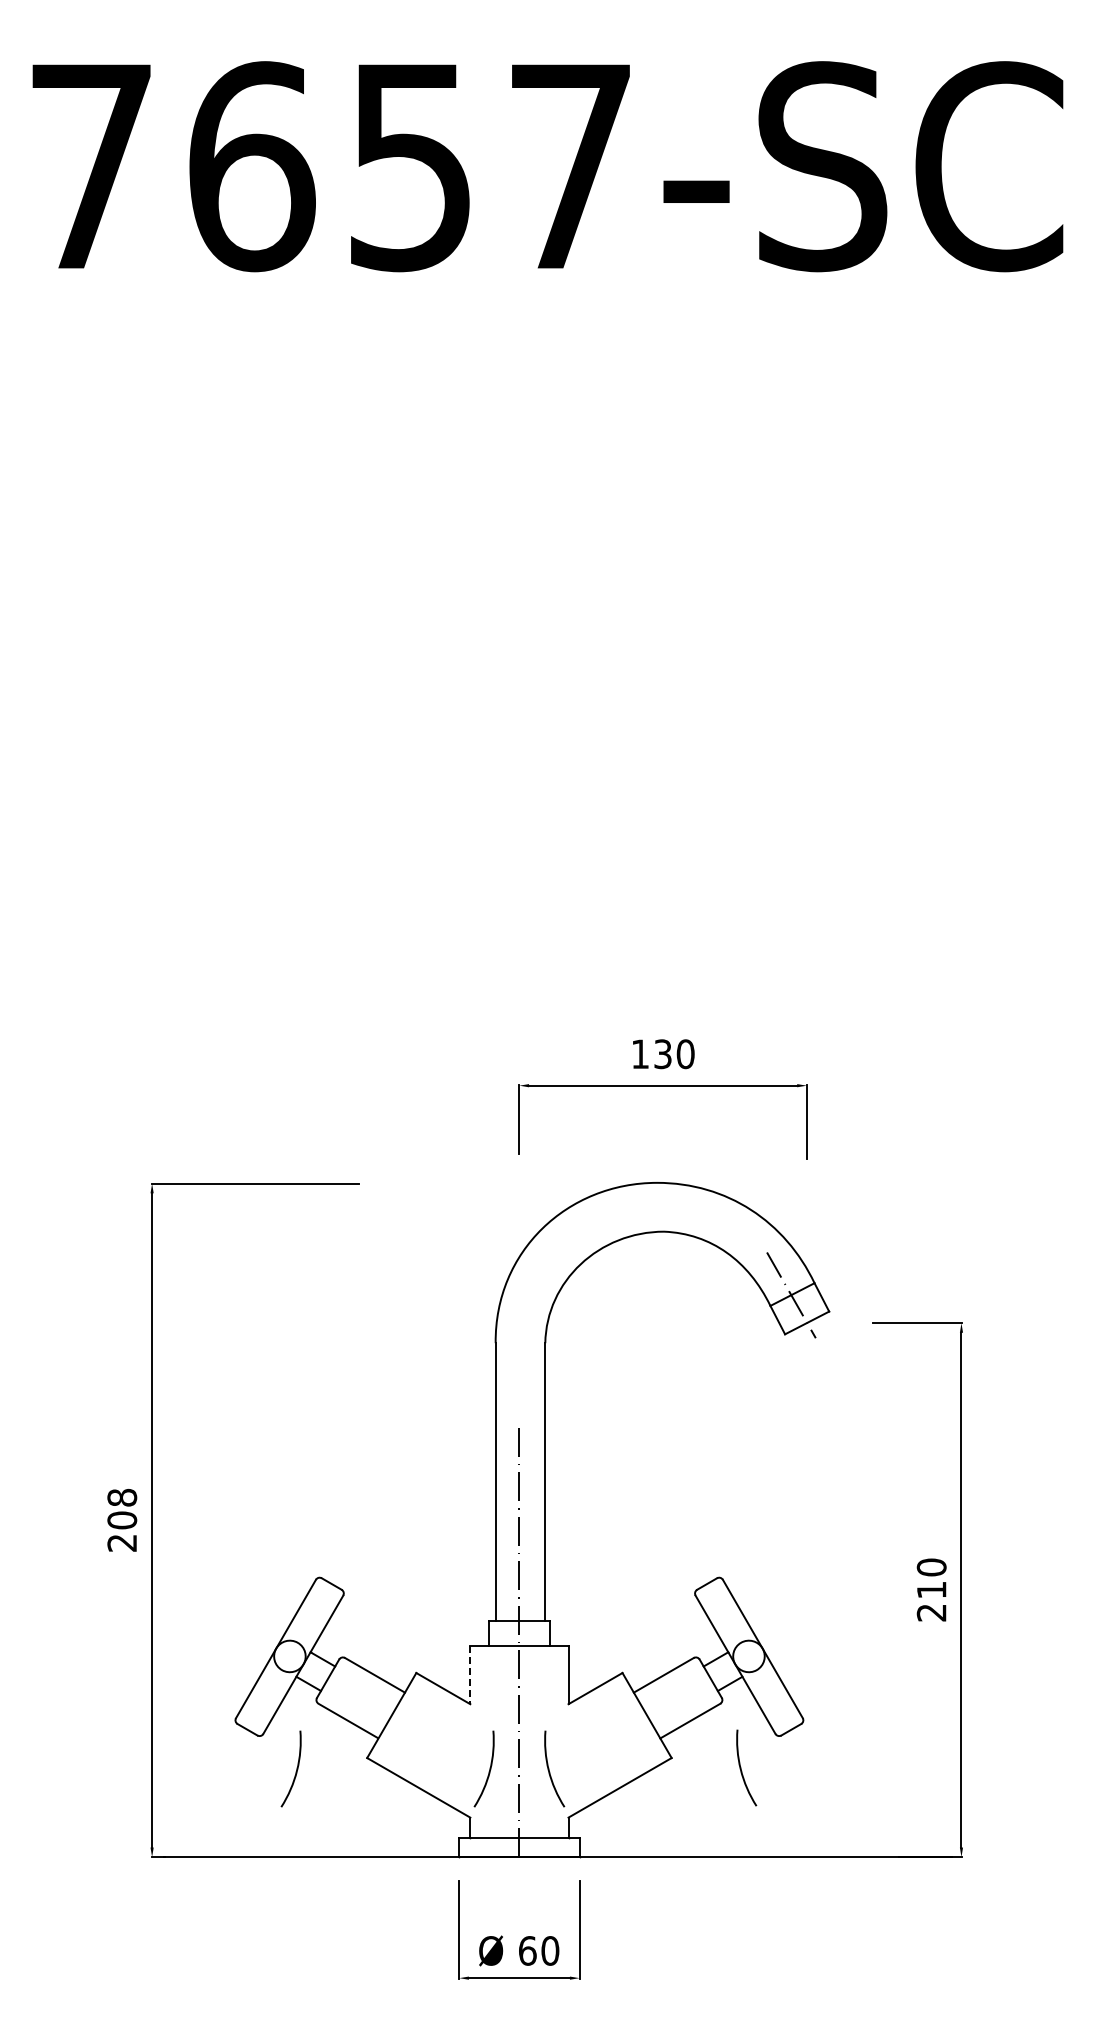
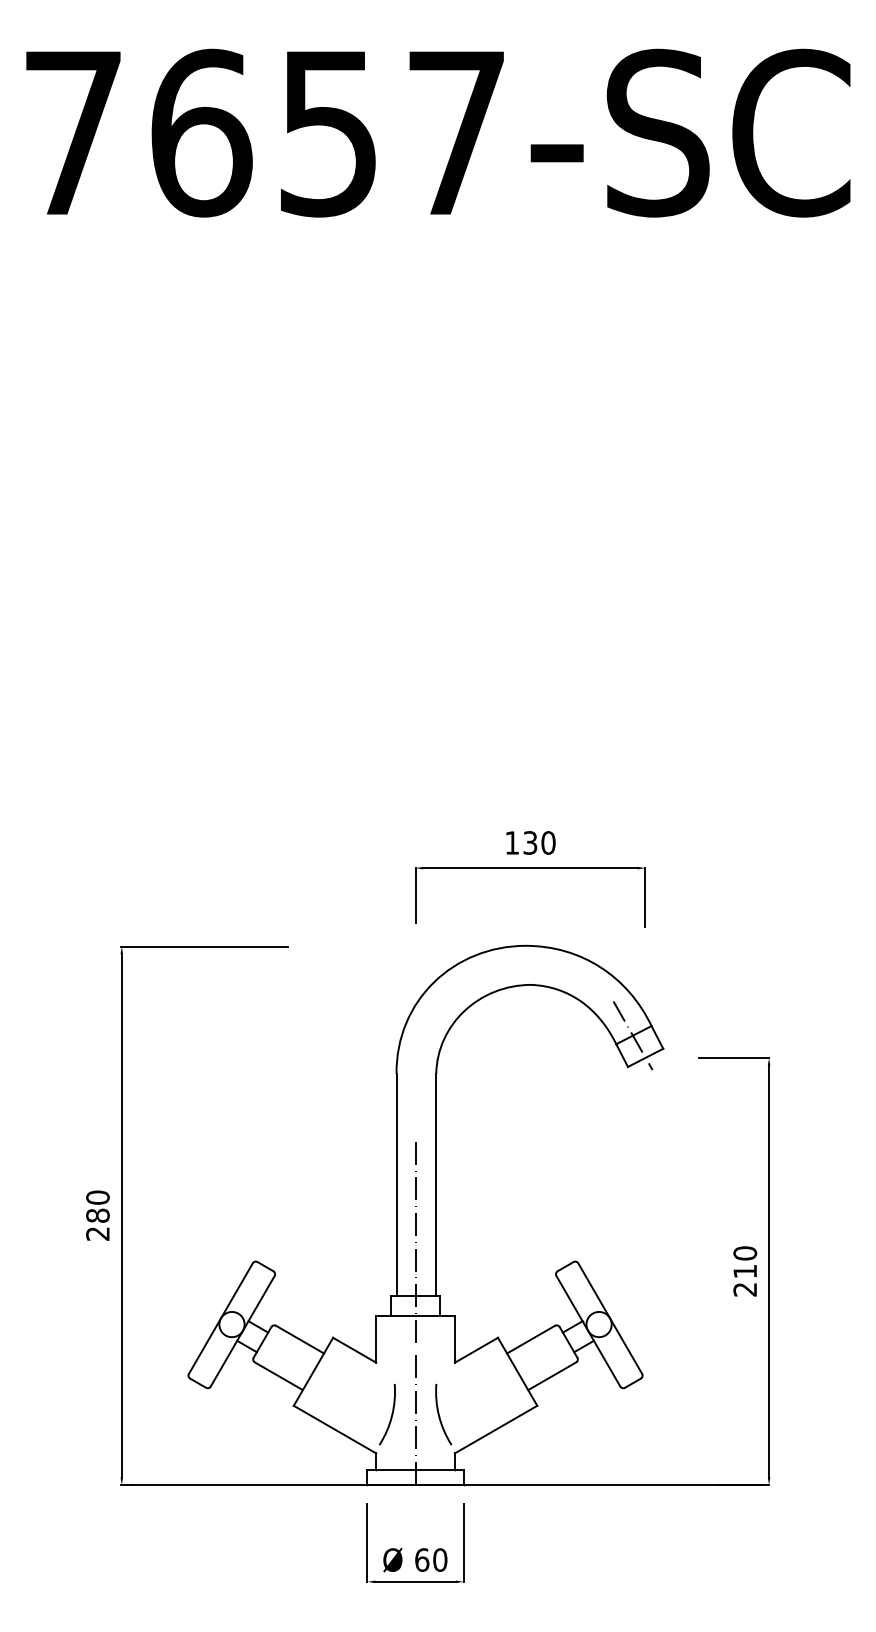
text: (121, 1508) -> (97, 1206), 208 -> 280
line: (470, 1675) -> (376, 1339), dashed -> solid
arc: (741, 1767) -> (593, 1413), removed
arc: (295, 1771) -> (236, 1416), removed

